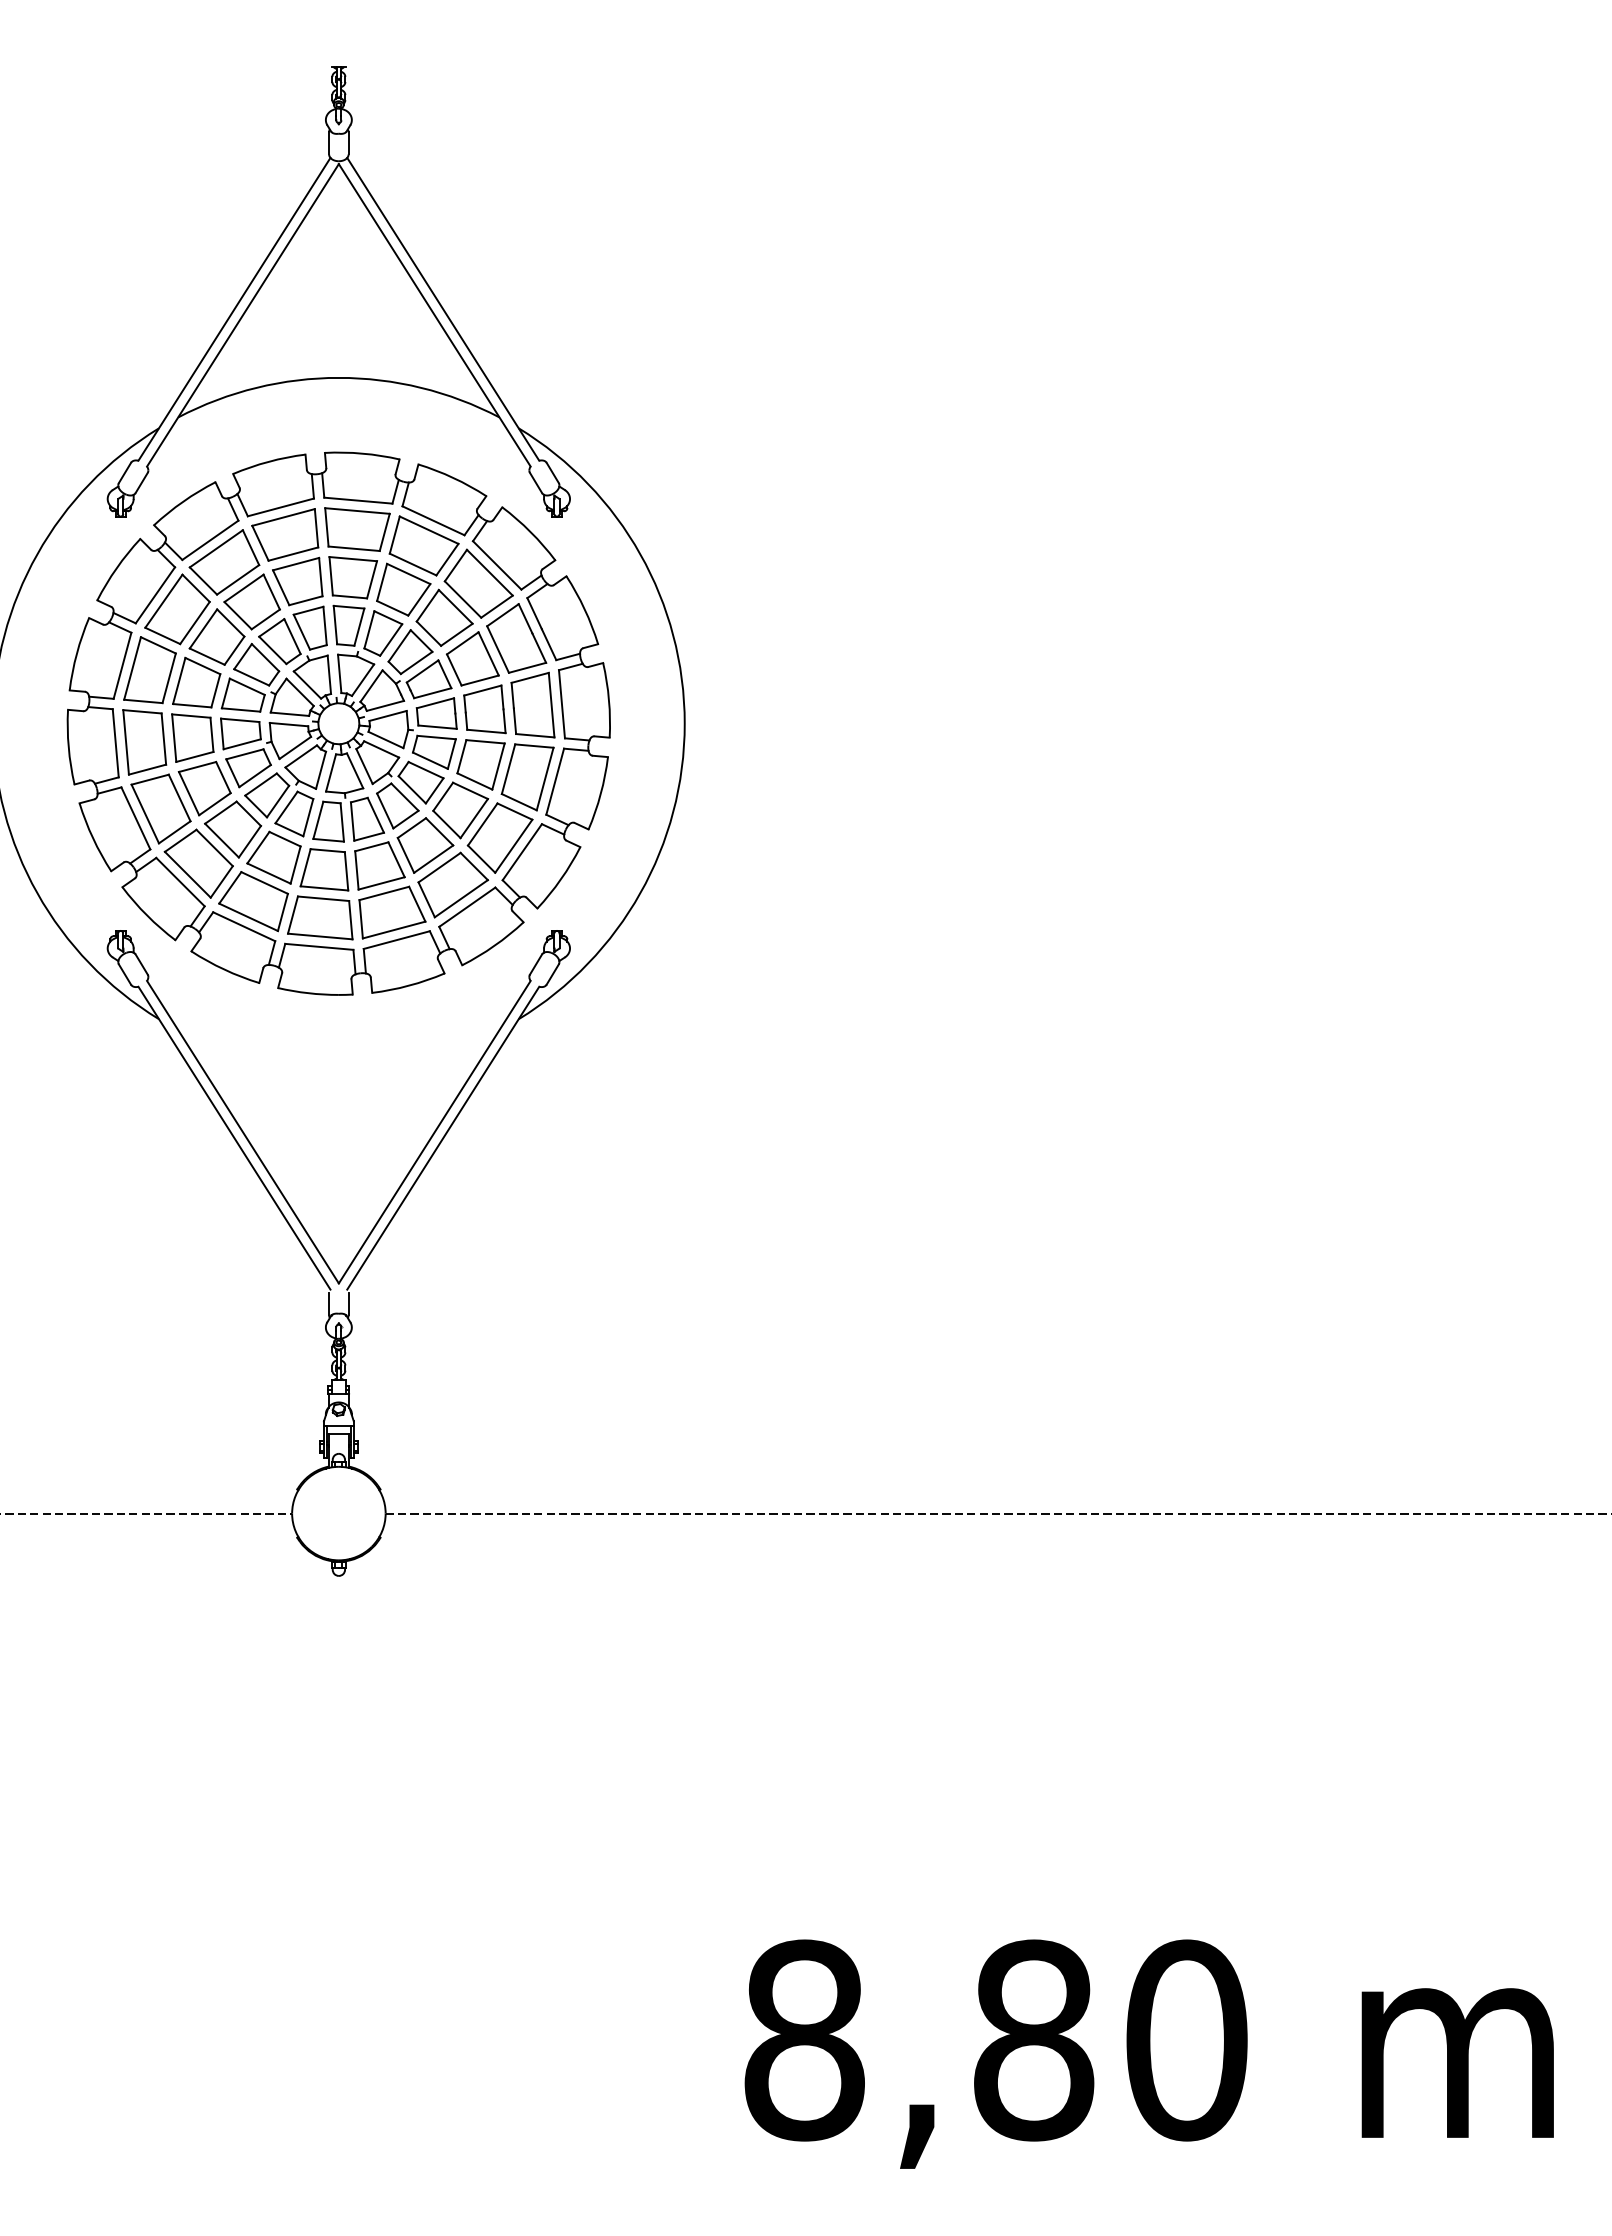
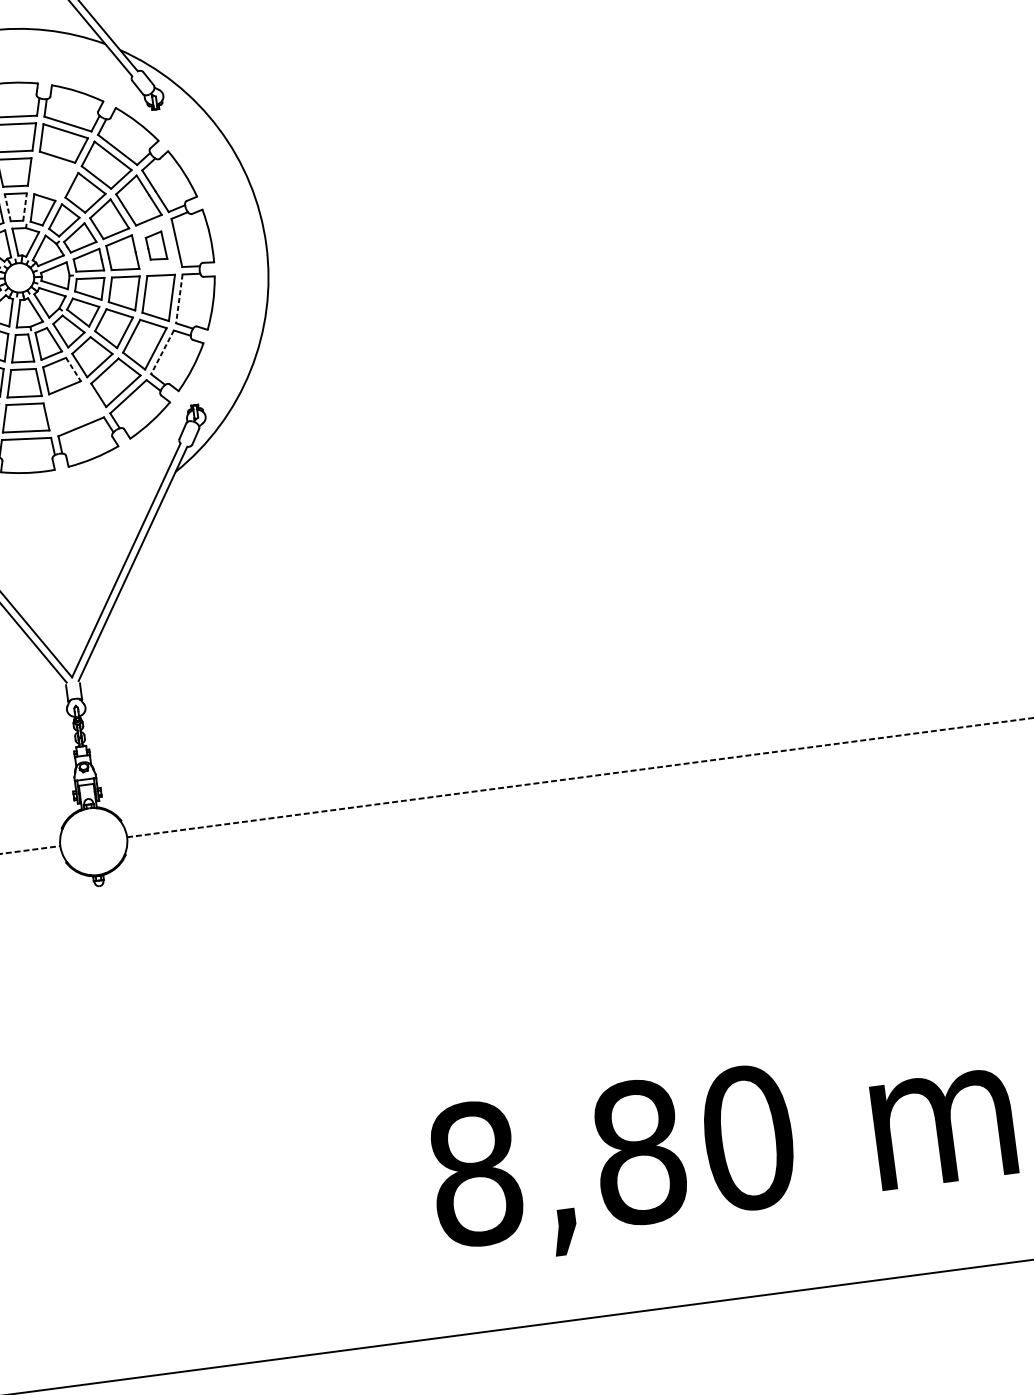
part: (403, 589) -> (53, 175), removed
line: (335, 624) -> (7, 207), solid -> dashed
line: (359, 626) -> (25, 206), solid -> dashed
part: (532, 704) -> (155, 245), size x0.6
line: (555, 782) -> (179, 299), solid -> dashed
line: (522, 852) -> (162, 352), solid -> dashed
line: (396, 860) -> (73, 370), solid -> dashed
part: (392, 912) -> (75, 407), removed

